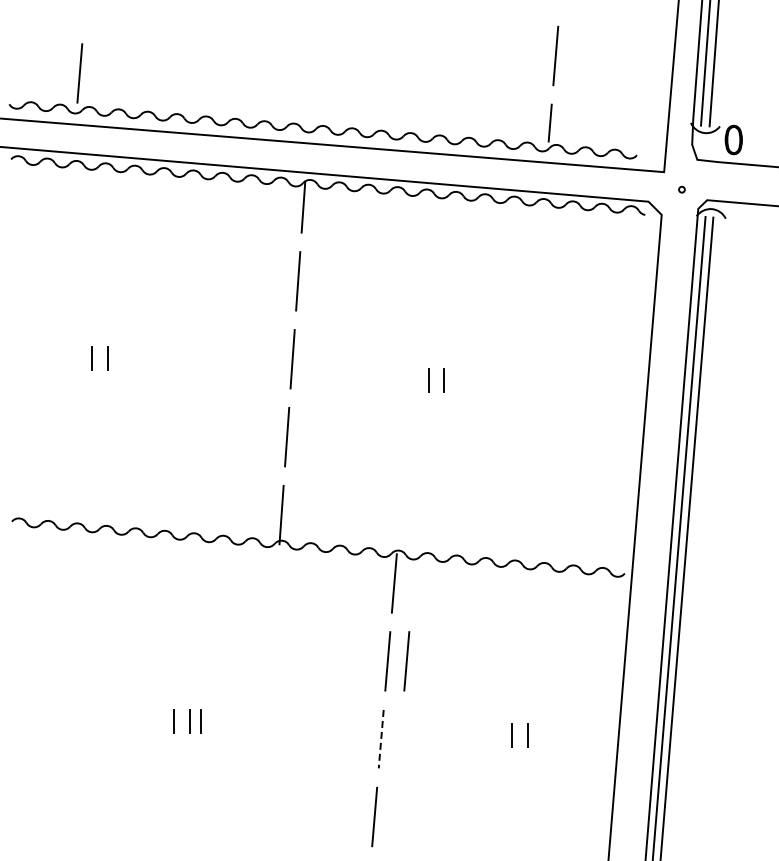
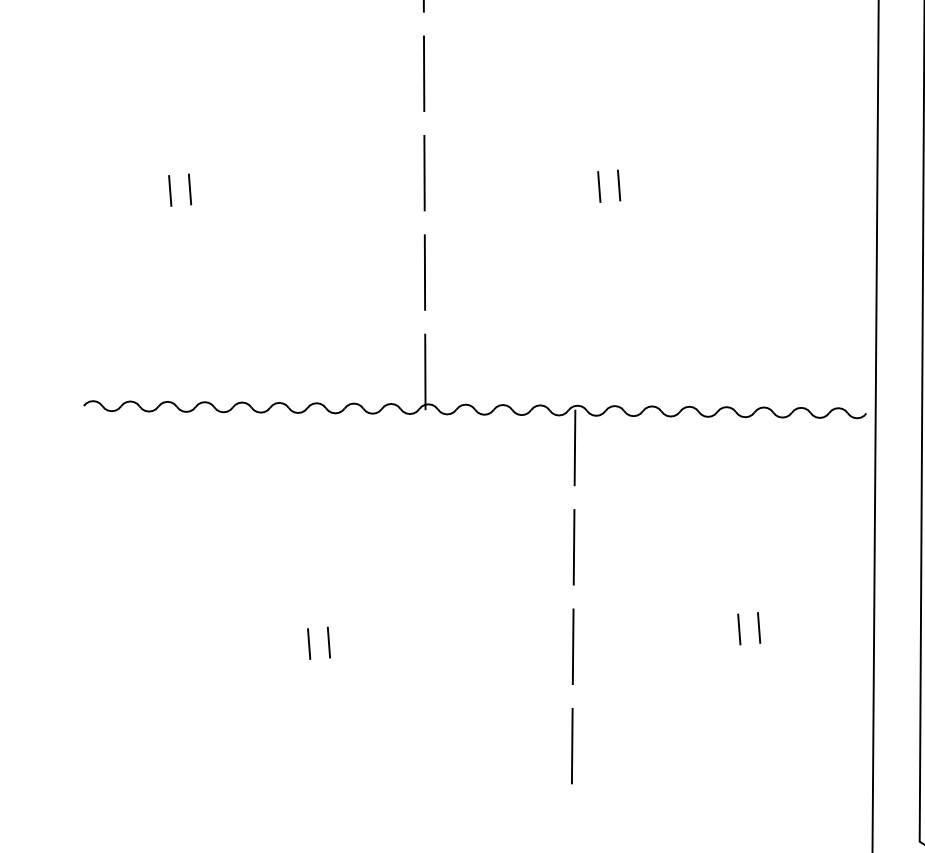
line: (406, 661) -> (597, 545), removed
line: (200, 721) -> (342, 641), removed
line: (381, 739) -> (573, 647), dashed -> solid

